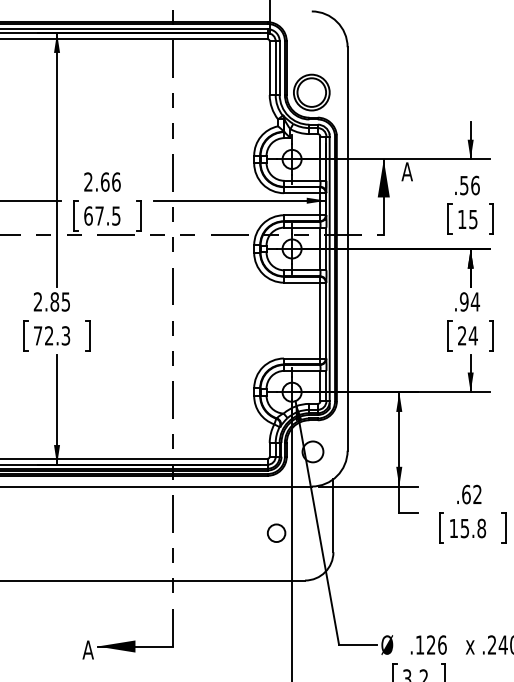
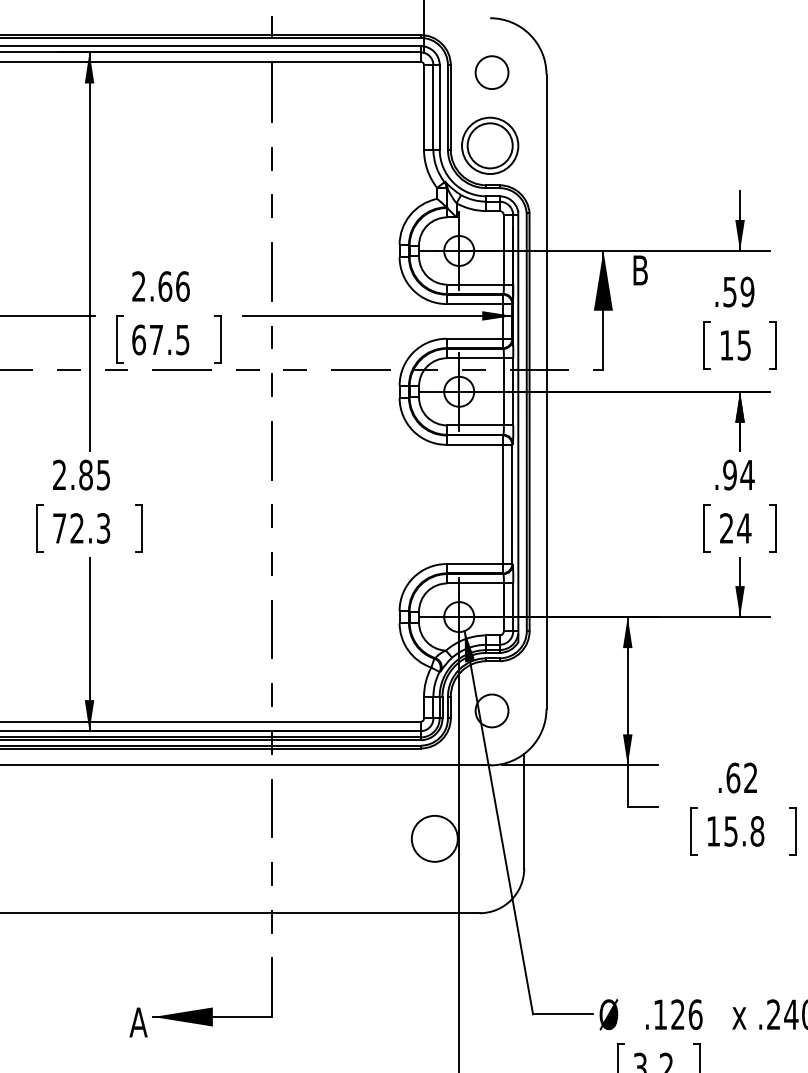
circle: (312, 45) -> (491, 71), added
text: (406, 171) -> (639, 269), A -> B
text: (475, 185) -> (747, 291), .56 -> .59
circle: (276, 532) -> (434, 837), size x1.67

